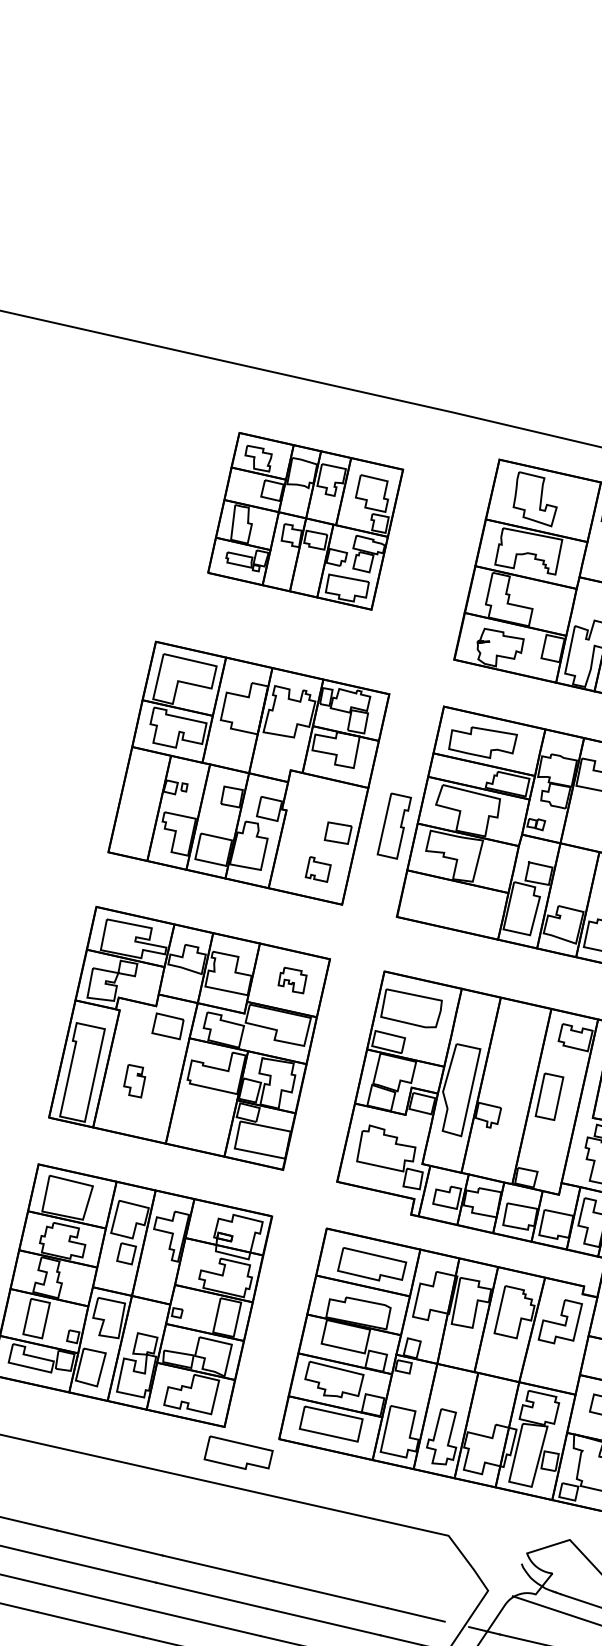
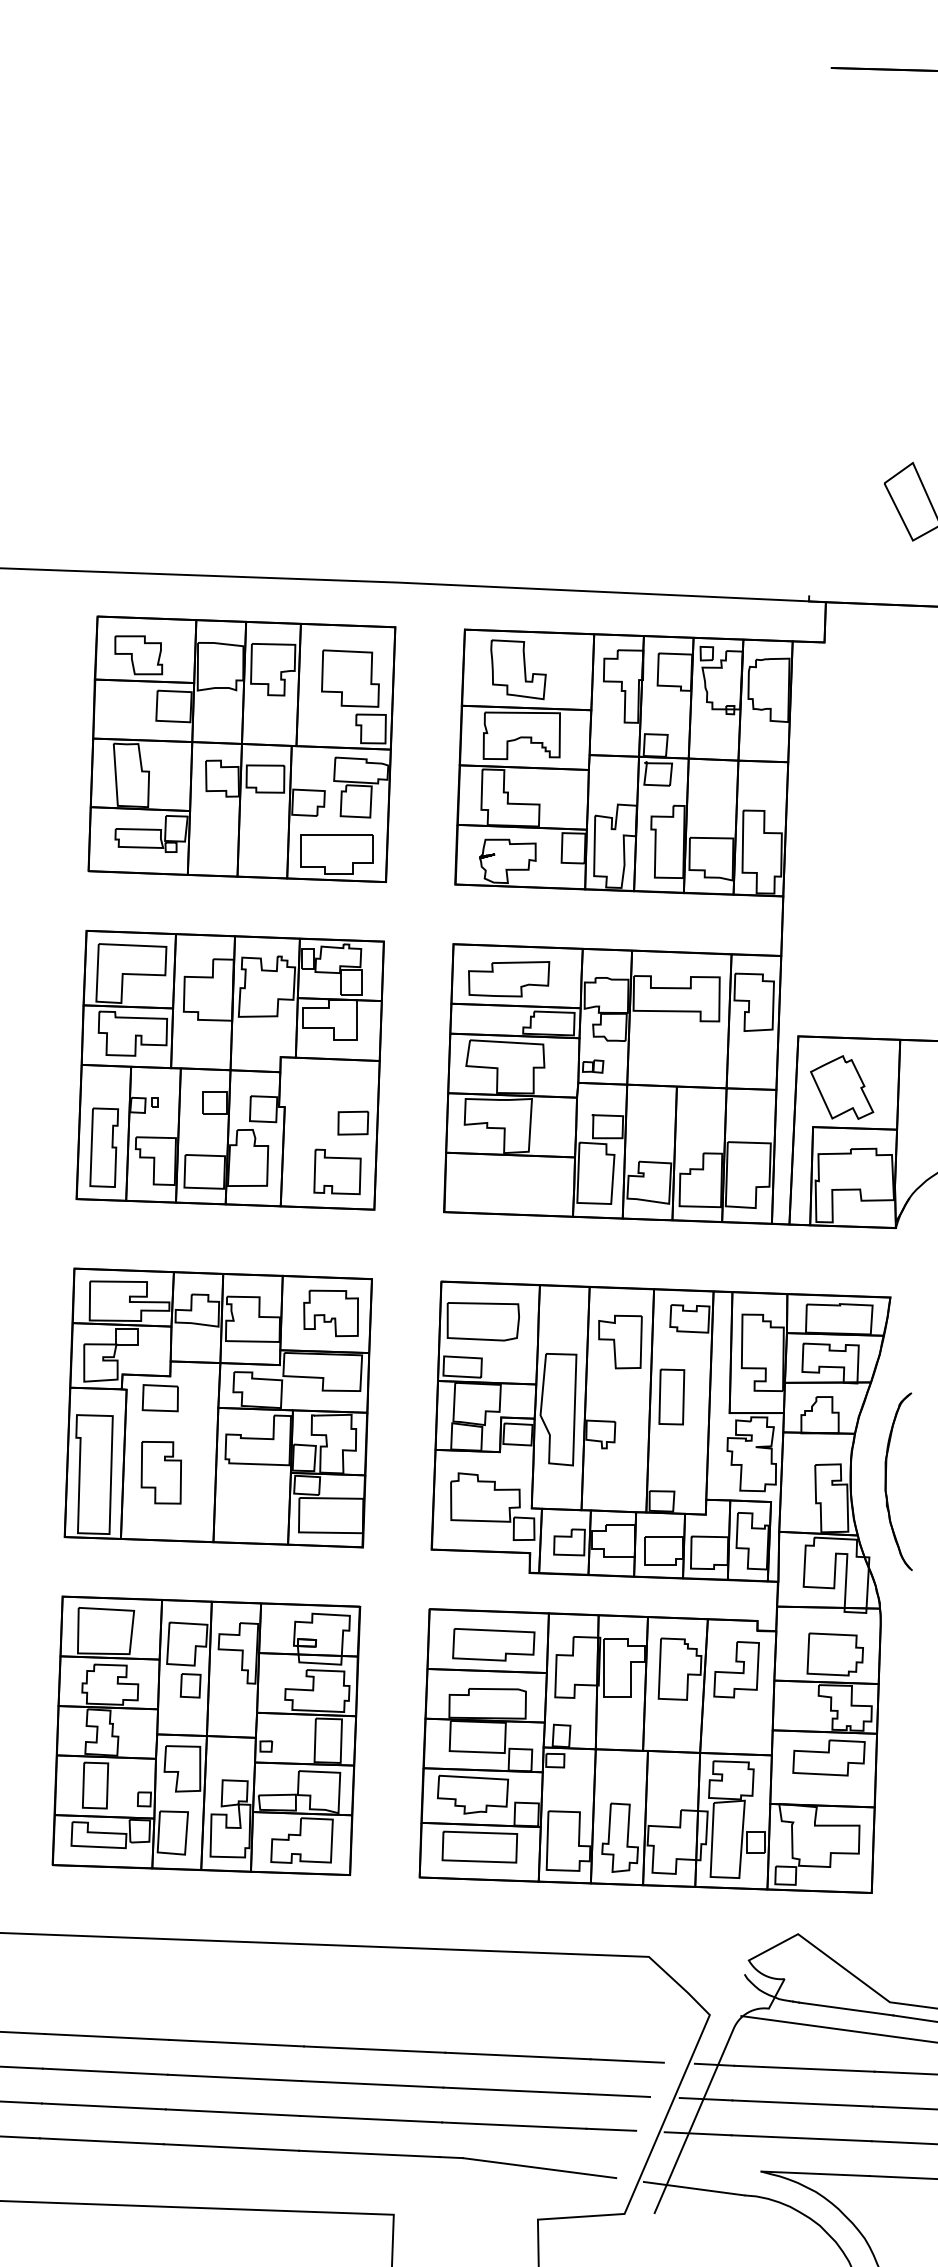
part: (305, 521) -> (241, 749), size x1.43
part: (393, 825) -> (103, 1147), moved
part: (318, 869) -> (337, 1171), size x1.67
part: (292, 980) -> (330, 1313), size x1.67
part: (167, 1026) -> (159, 1398), moved
part: (517, 1045) -> (620, 1341), added
part: (134, 1080) -> (160, 1472), size x1.67
part: (238, 1454) -> (373, 1905), removed

